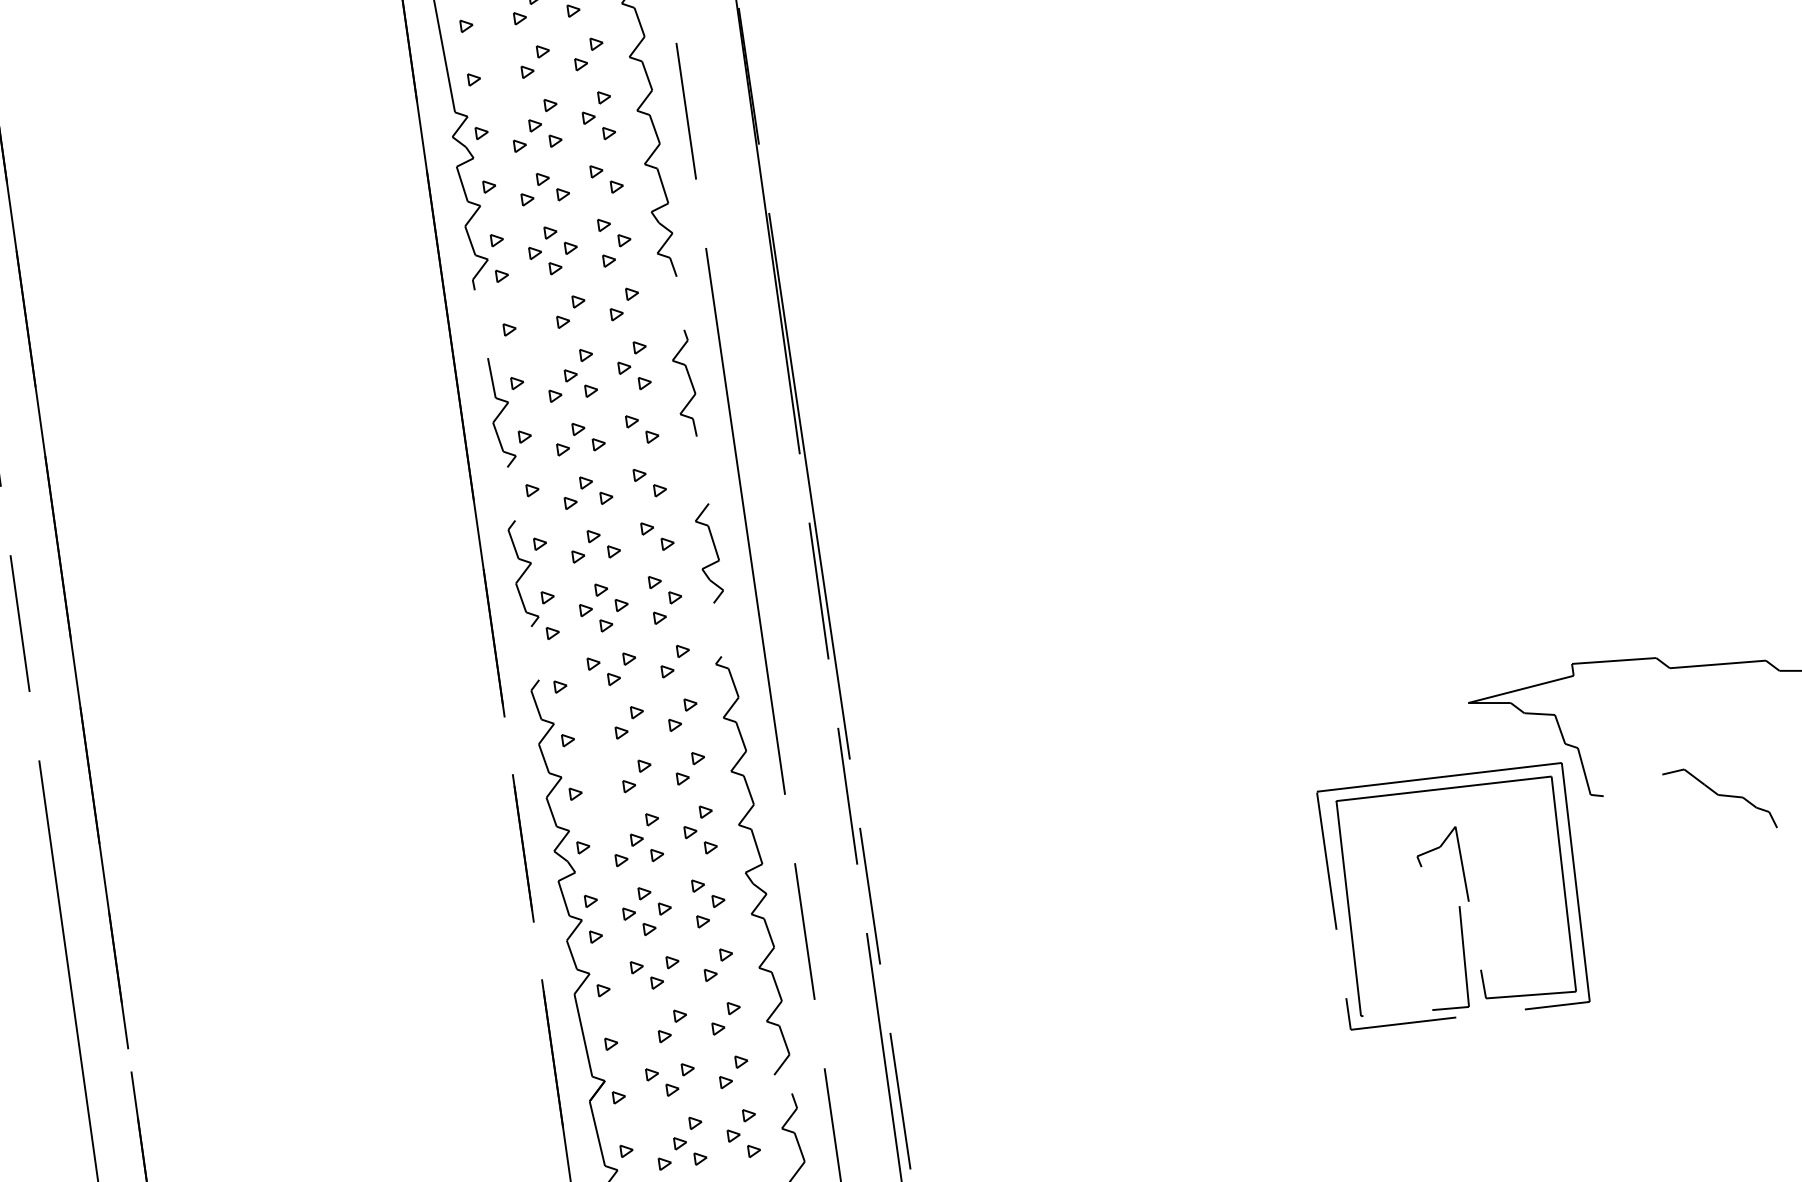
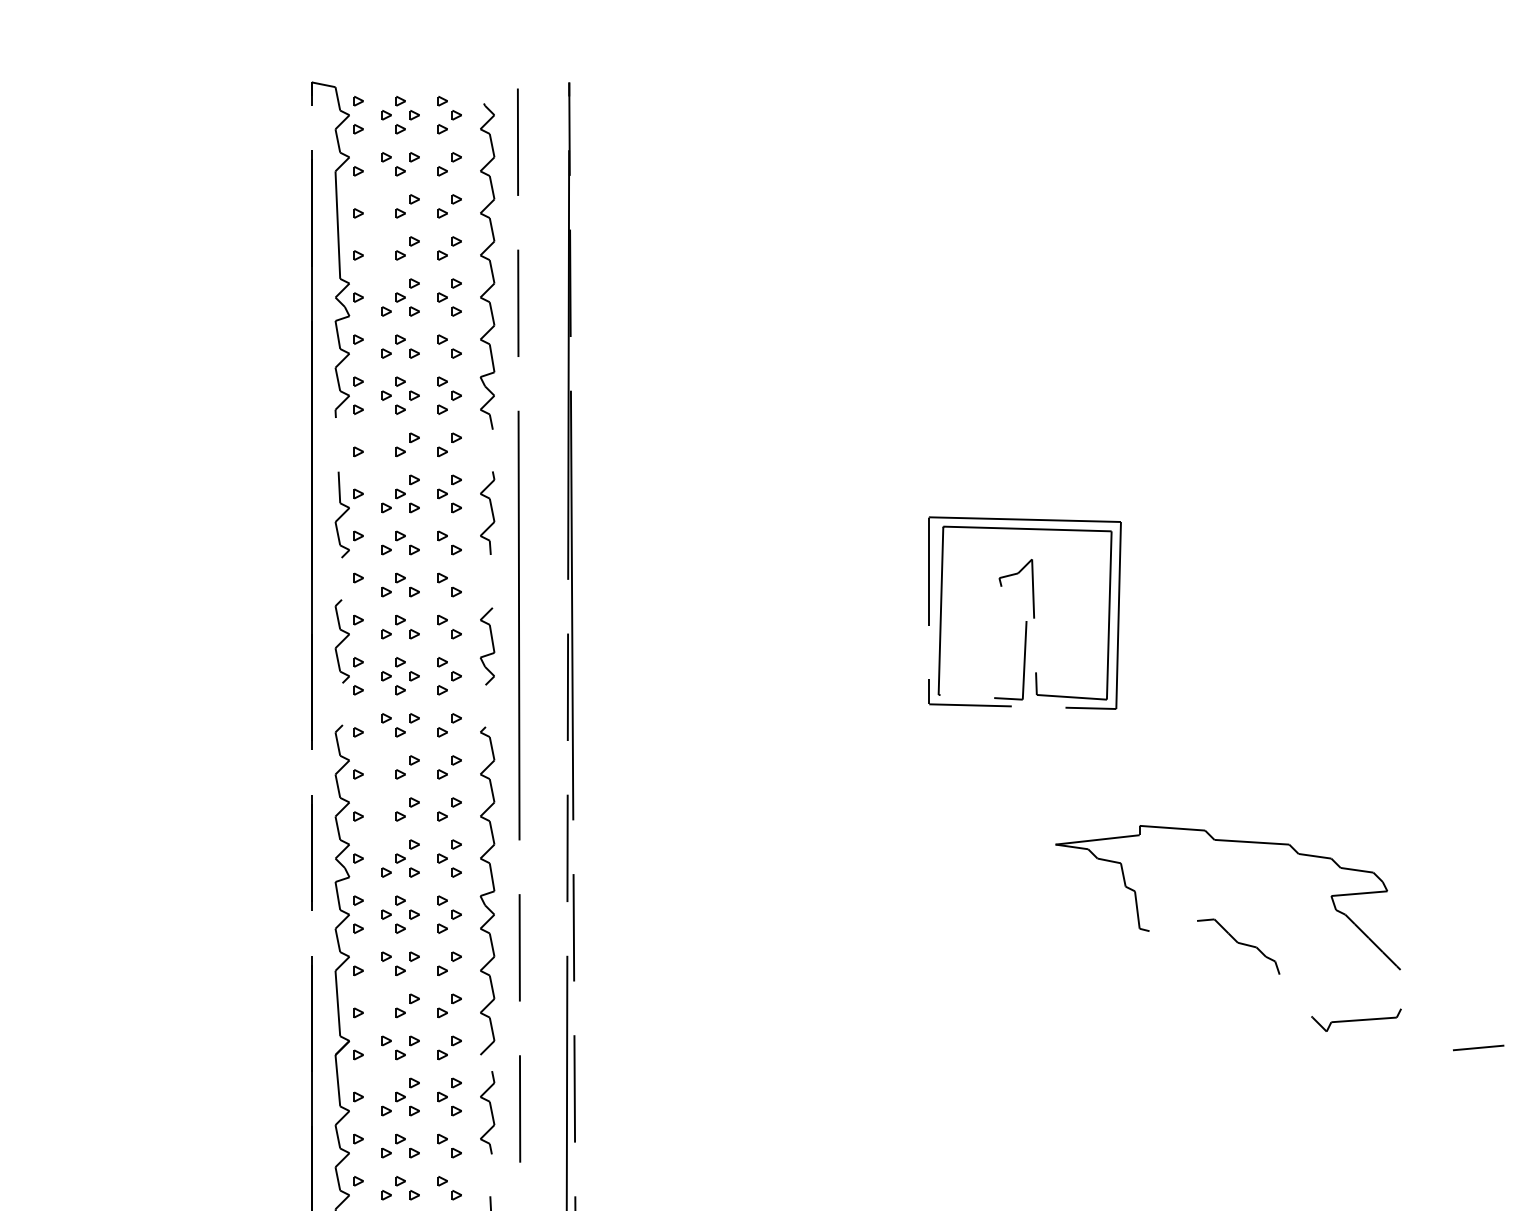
part: (1466, 894) -> (1033, 612), moved

